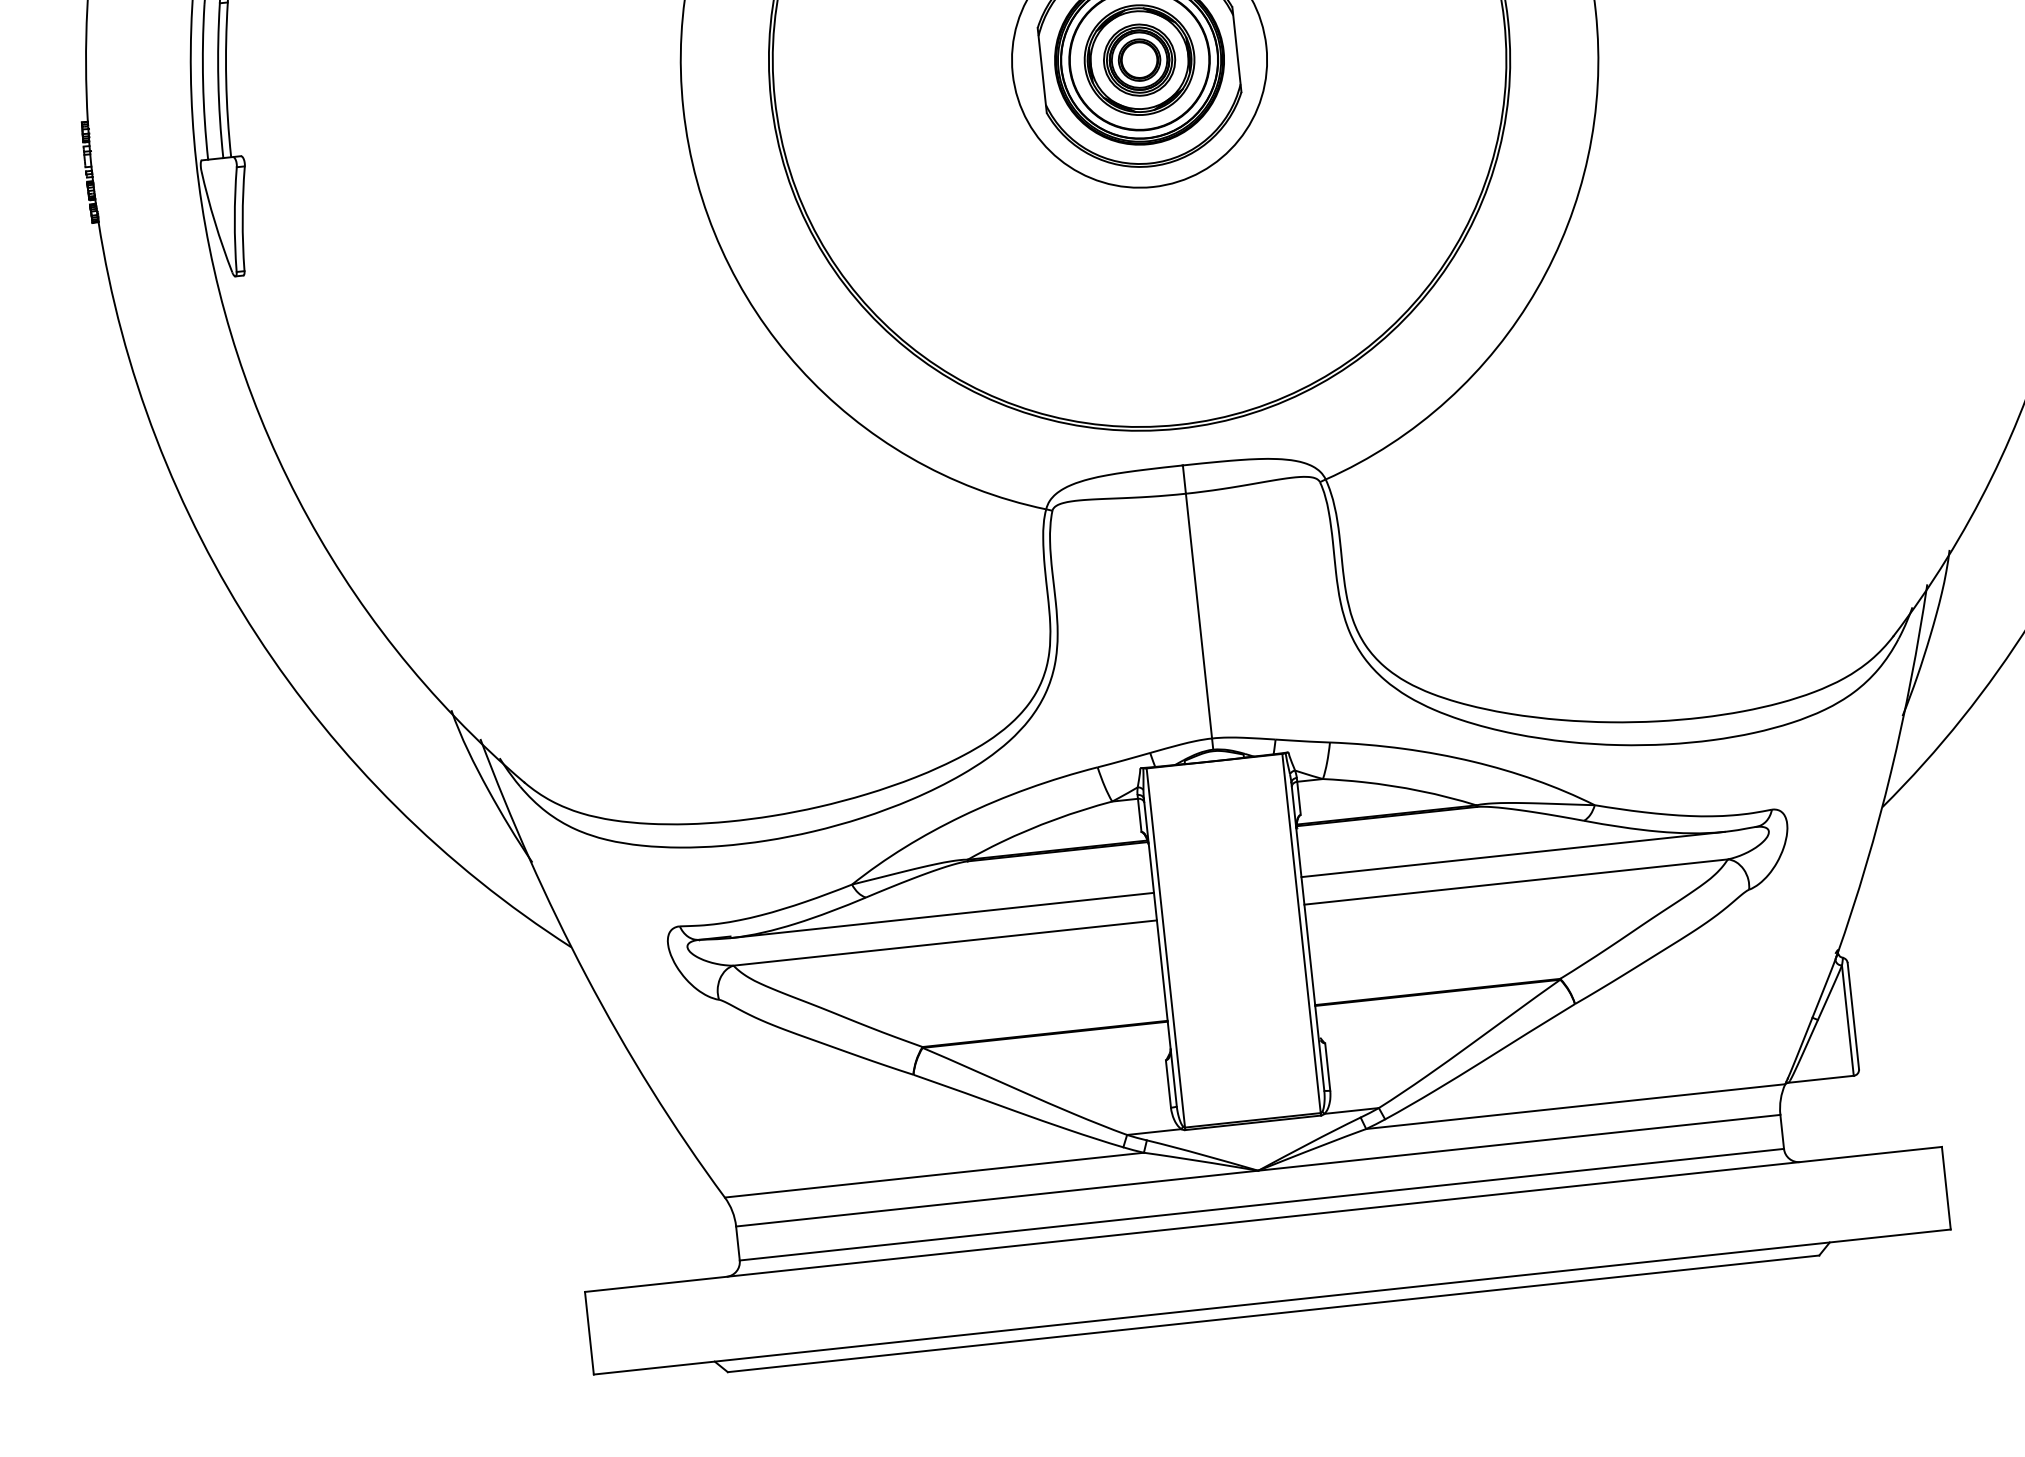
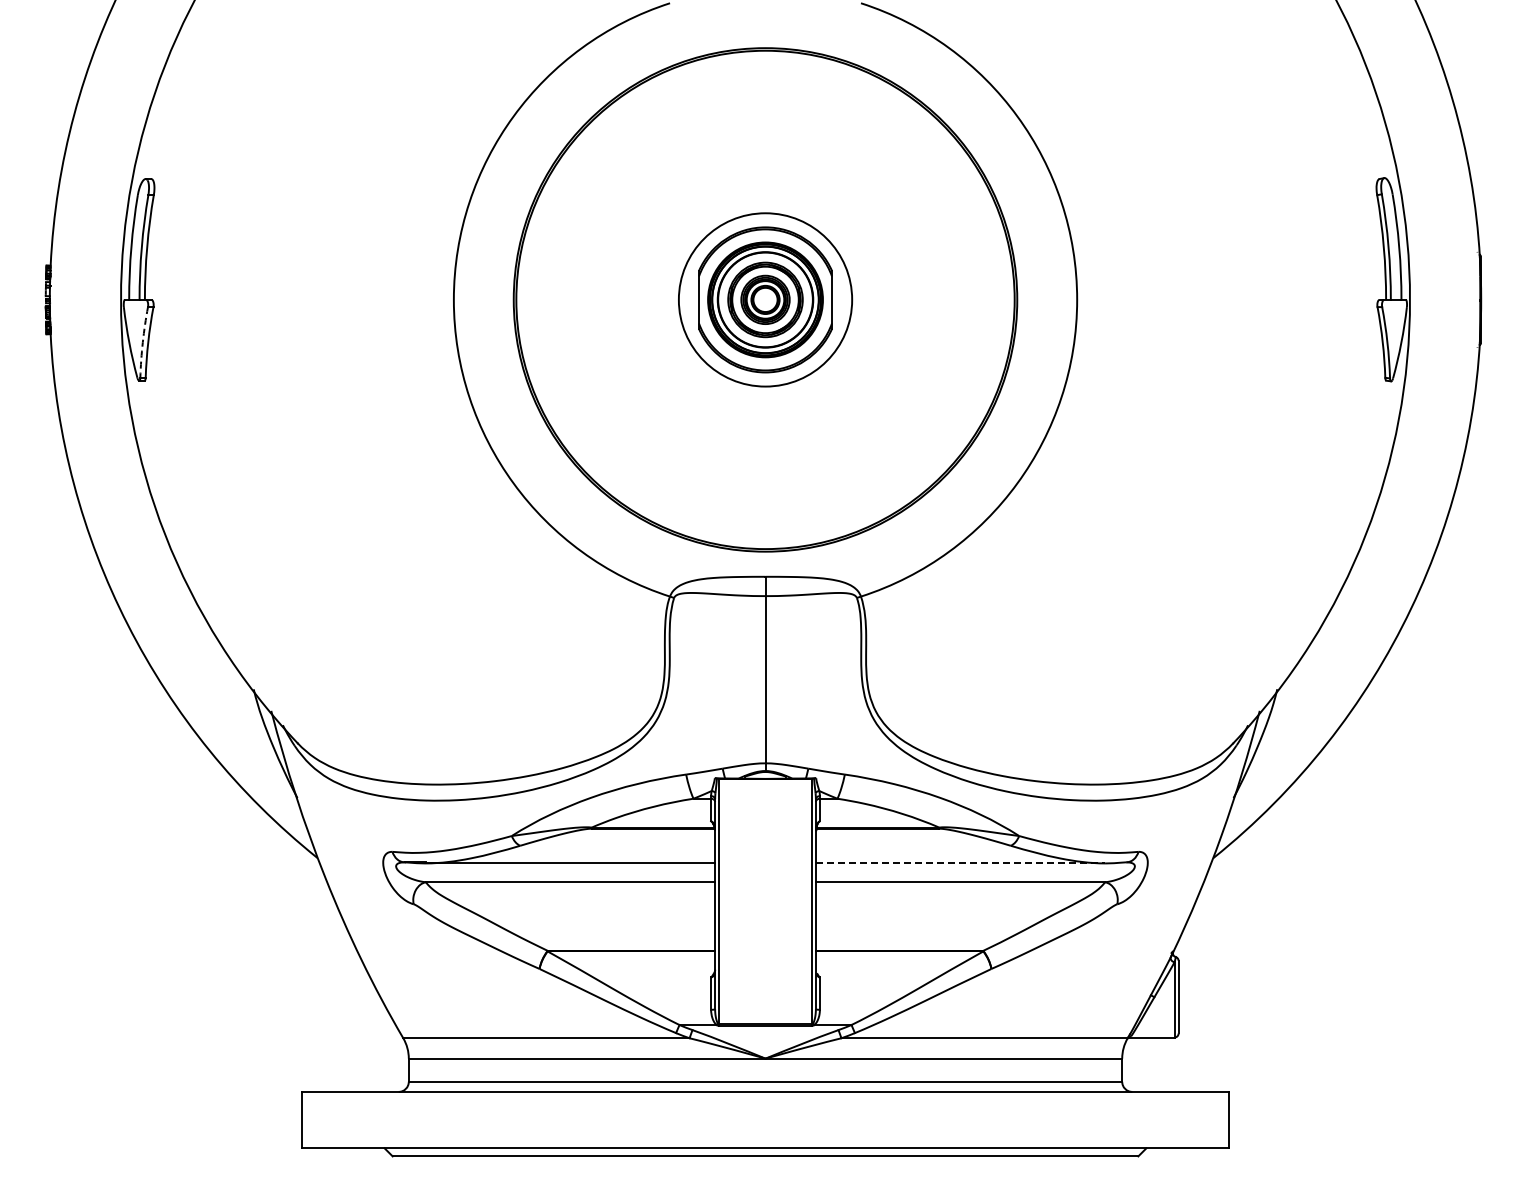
arc: (234, 219) -> (142, 342), solid -> dashed
line: (1513, 854) -> (960, 863), solid -> dashed

